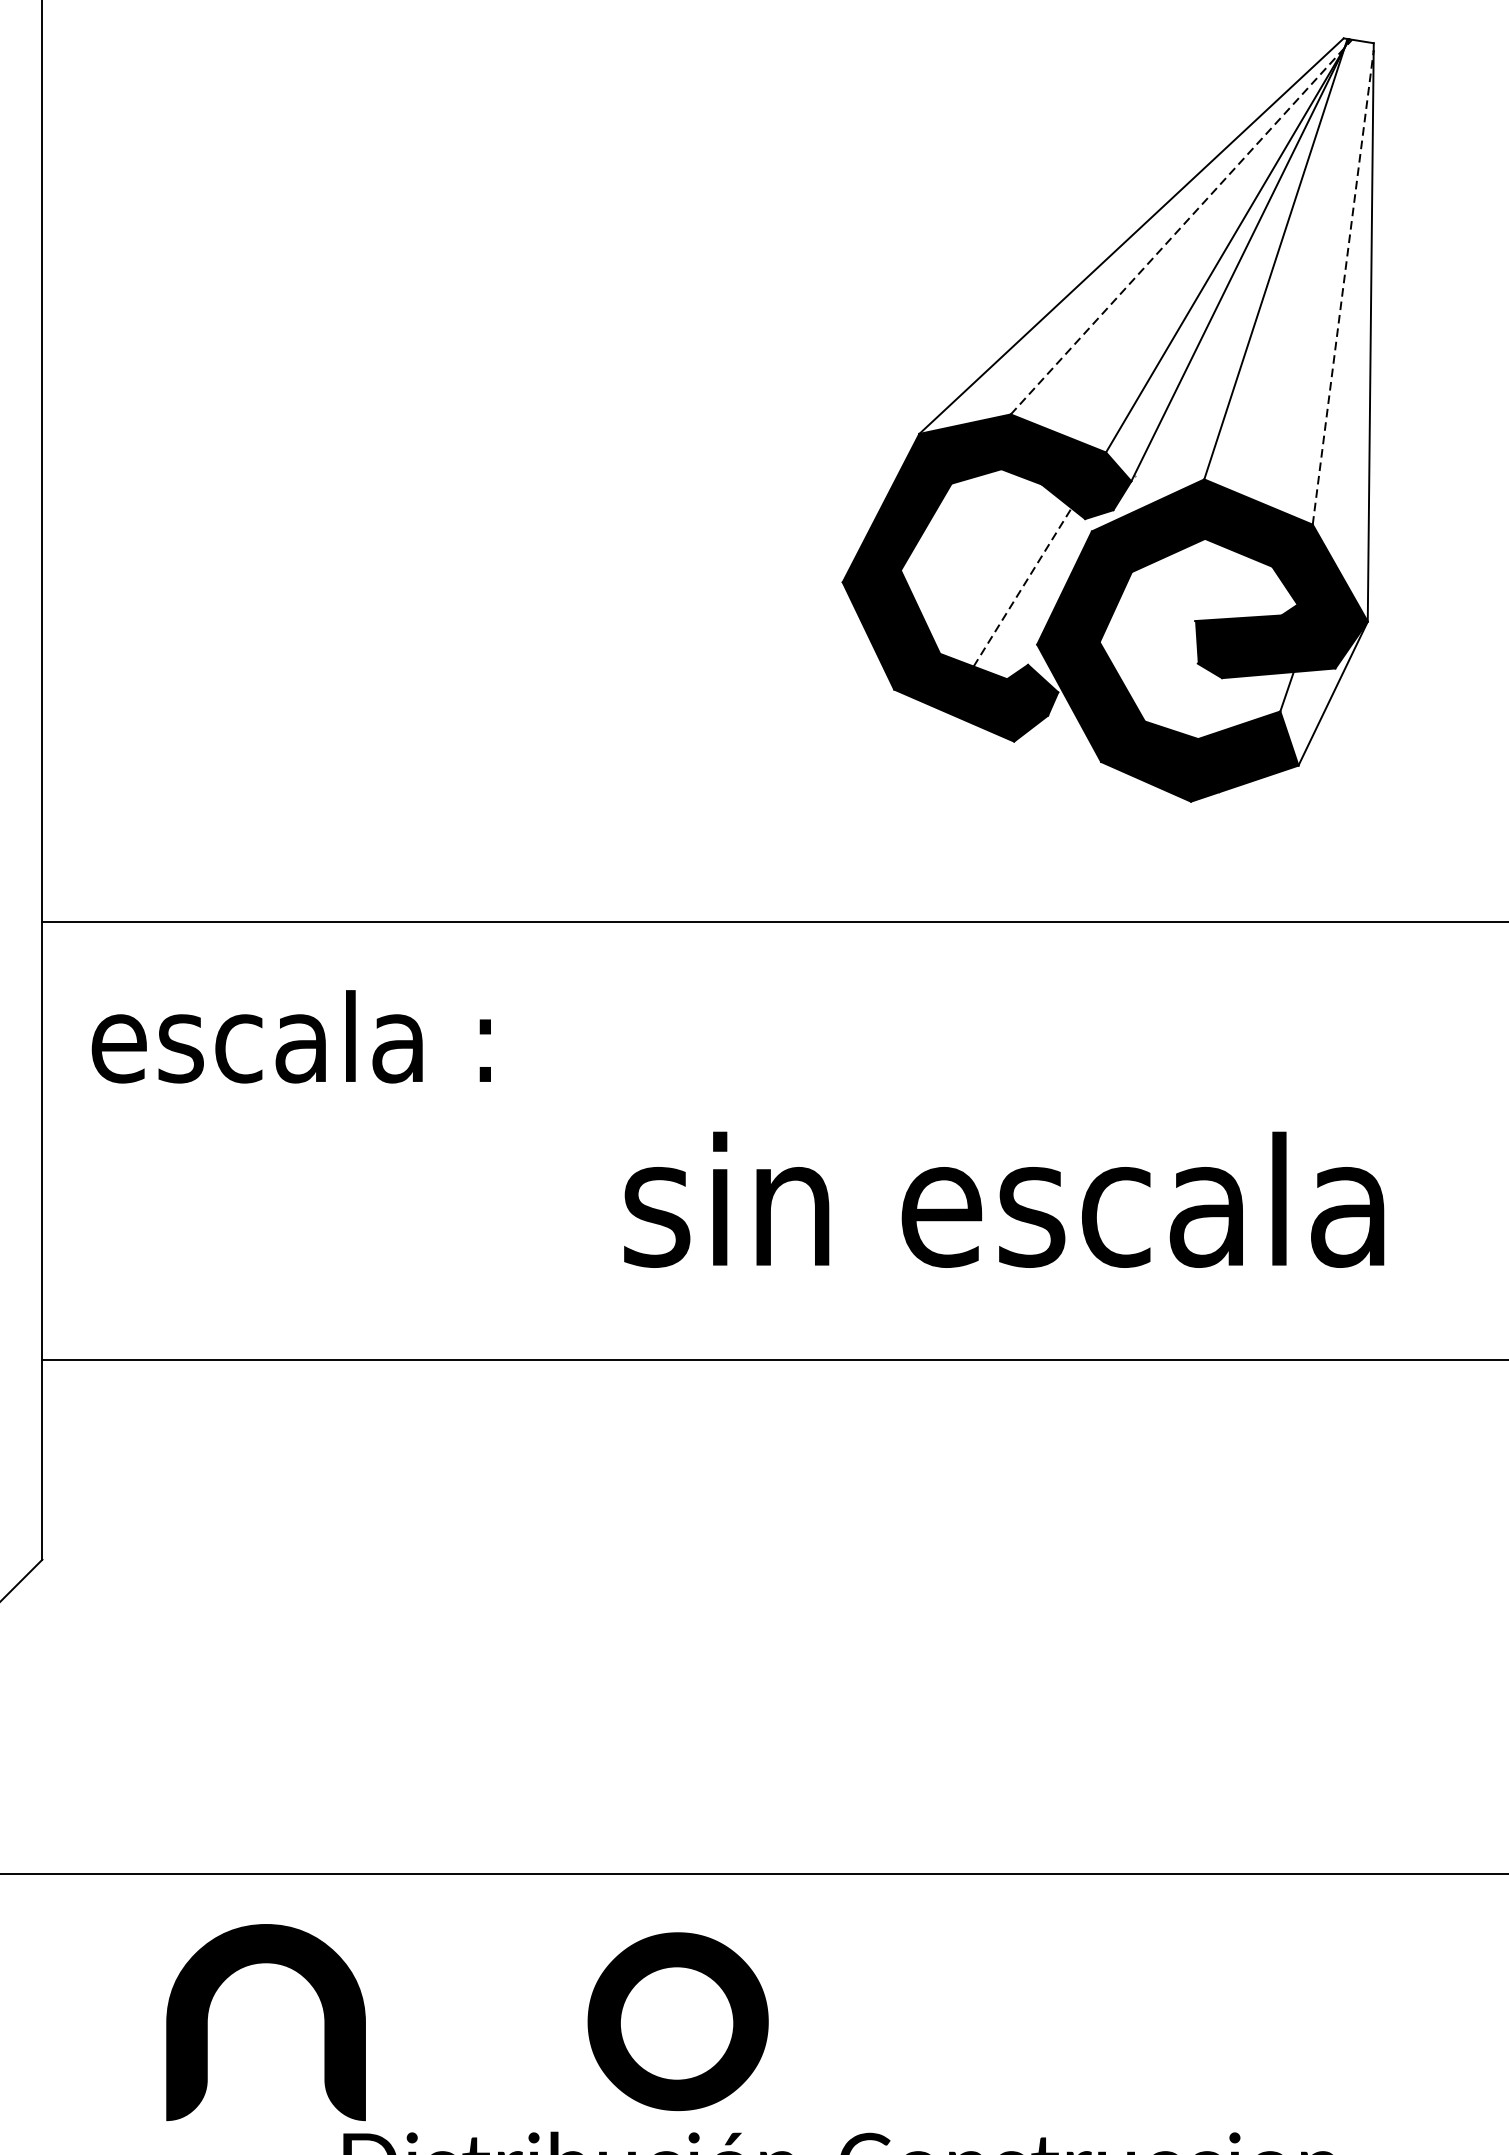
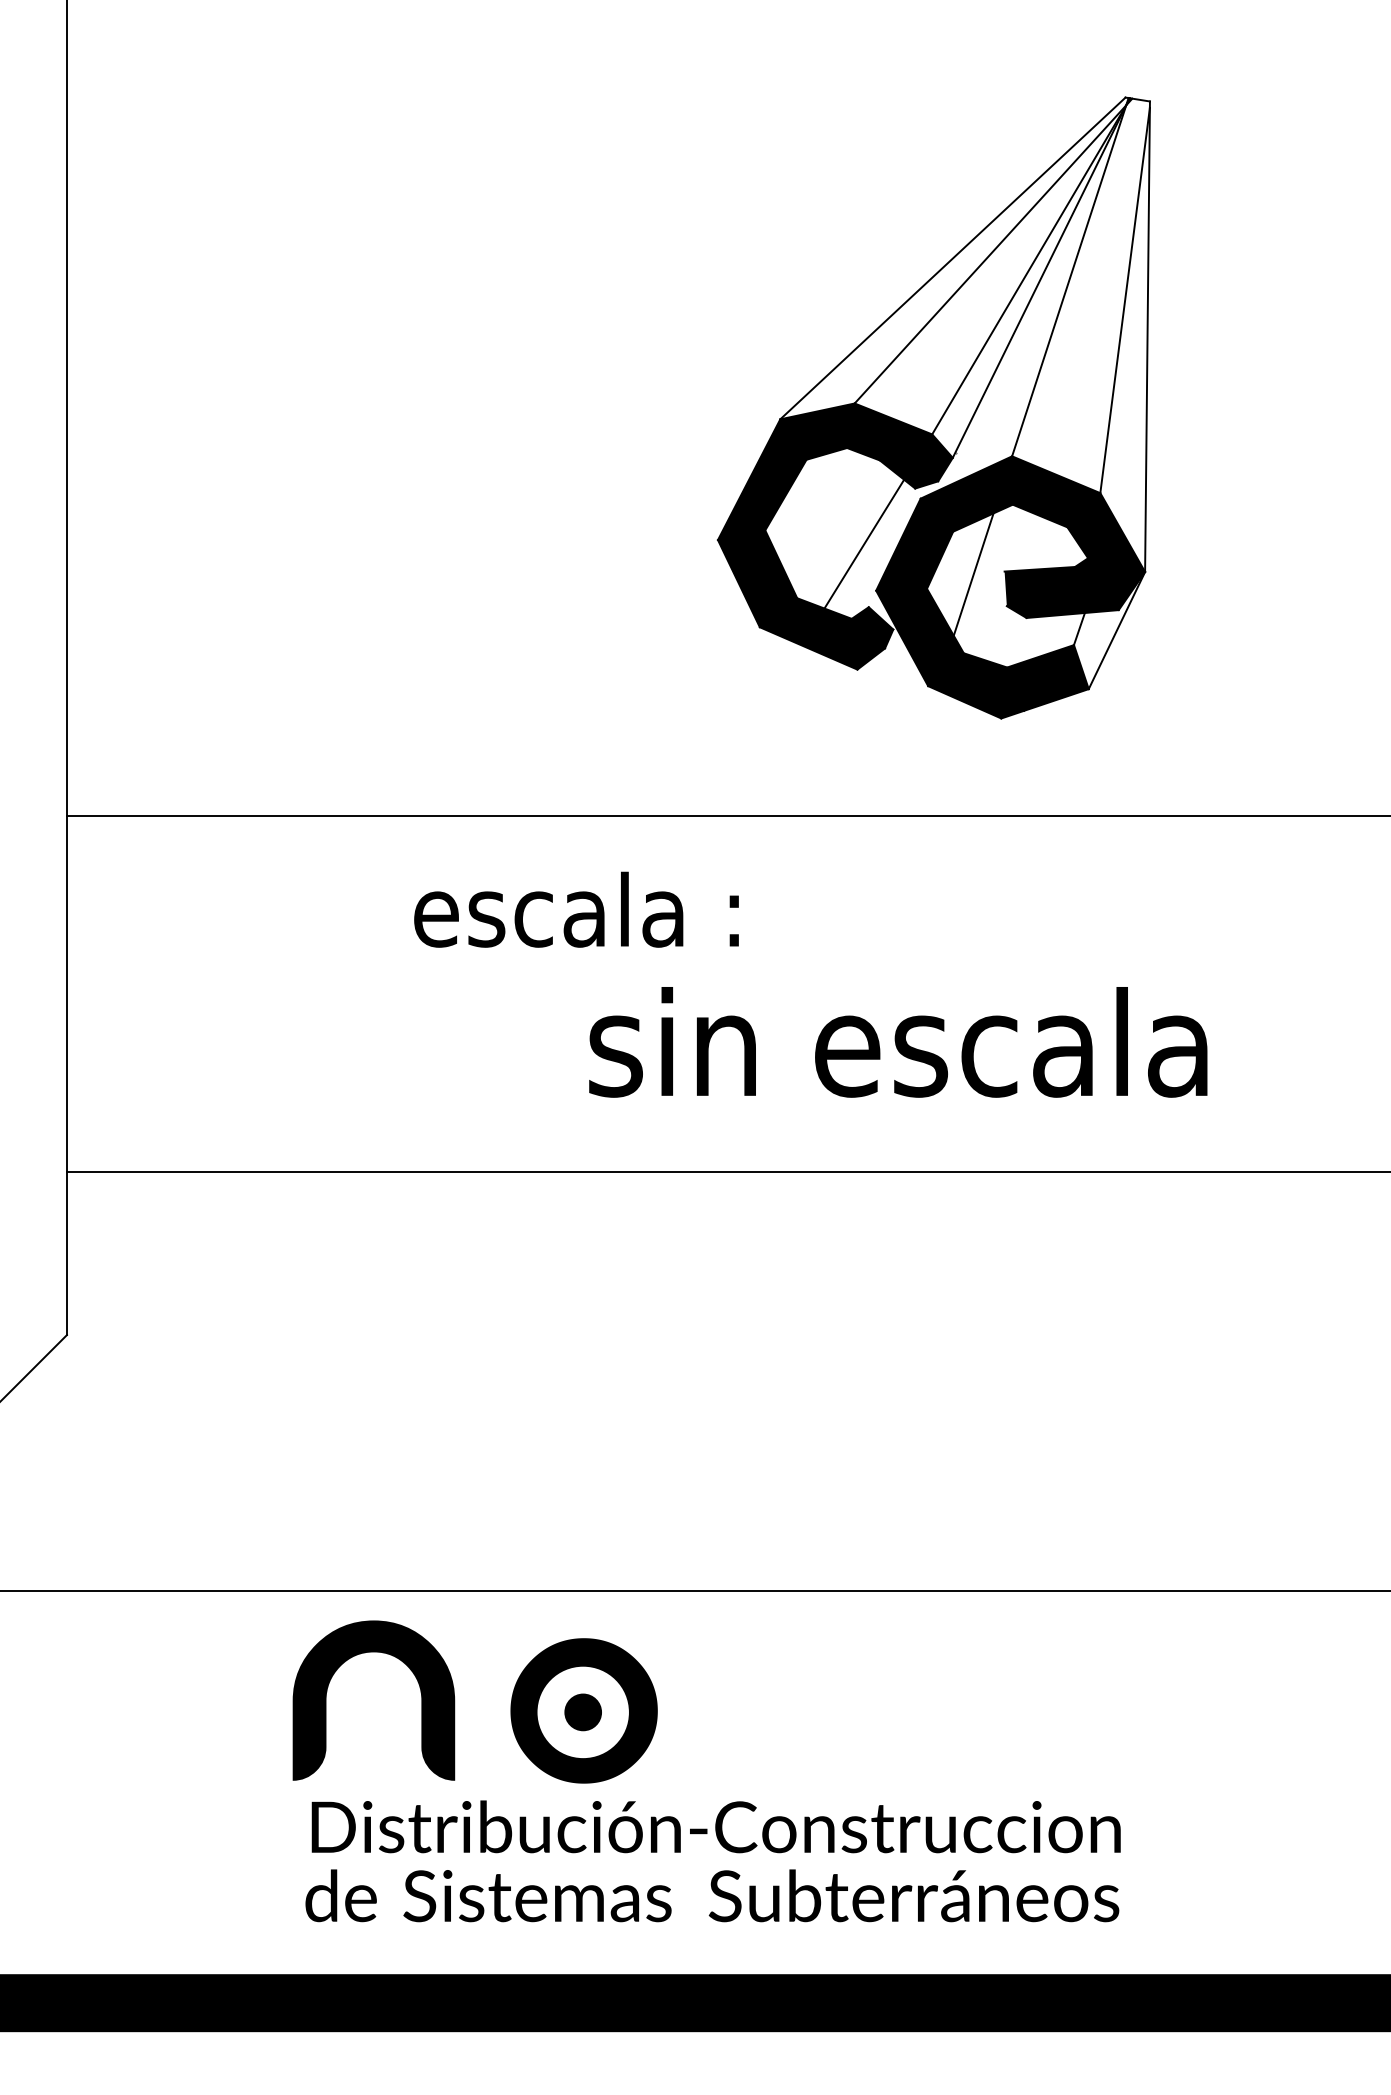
line: (1181, 226) -> (993, 250), dashed -> solid
line: (1343, 287) -> (1125, 300), dashed -> solid
line: (1022, 587) -> (864, 544), dashed -> solid
line: (1156, 624) -> (973, 574), added
text: (291, 1036) -> (576, 909), moved
text: (1004, 1199) -> (898, 1042), moved
part: (209, 2012) -> (327, 1692), moved
fill: (677, 2023) -> (583, 1712), added

